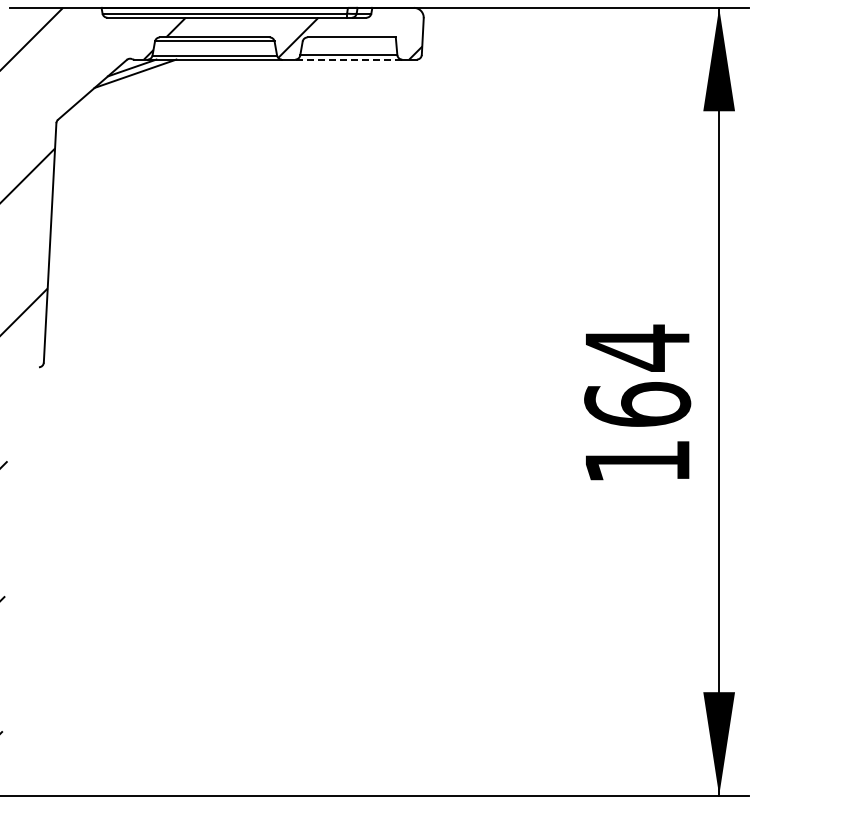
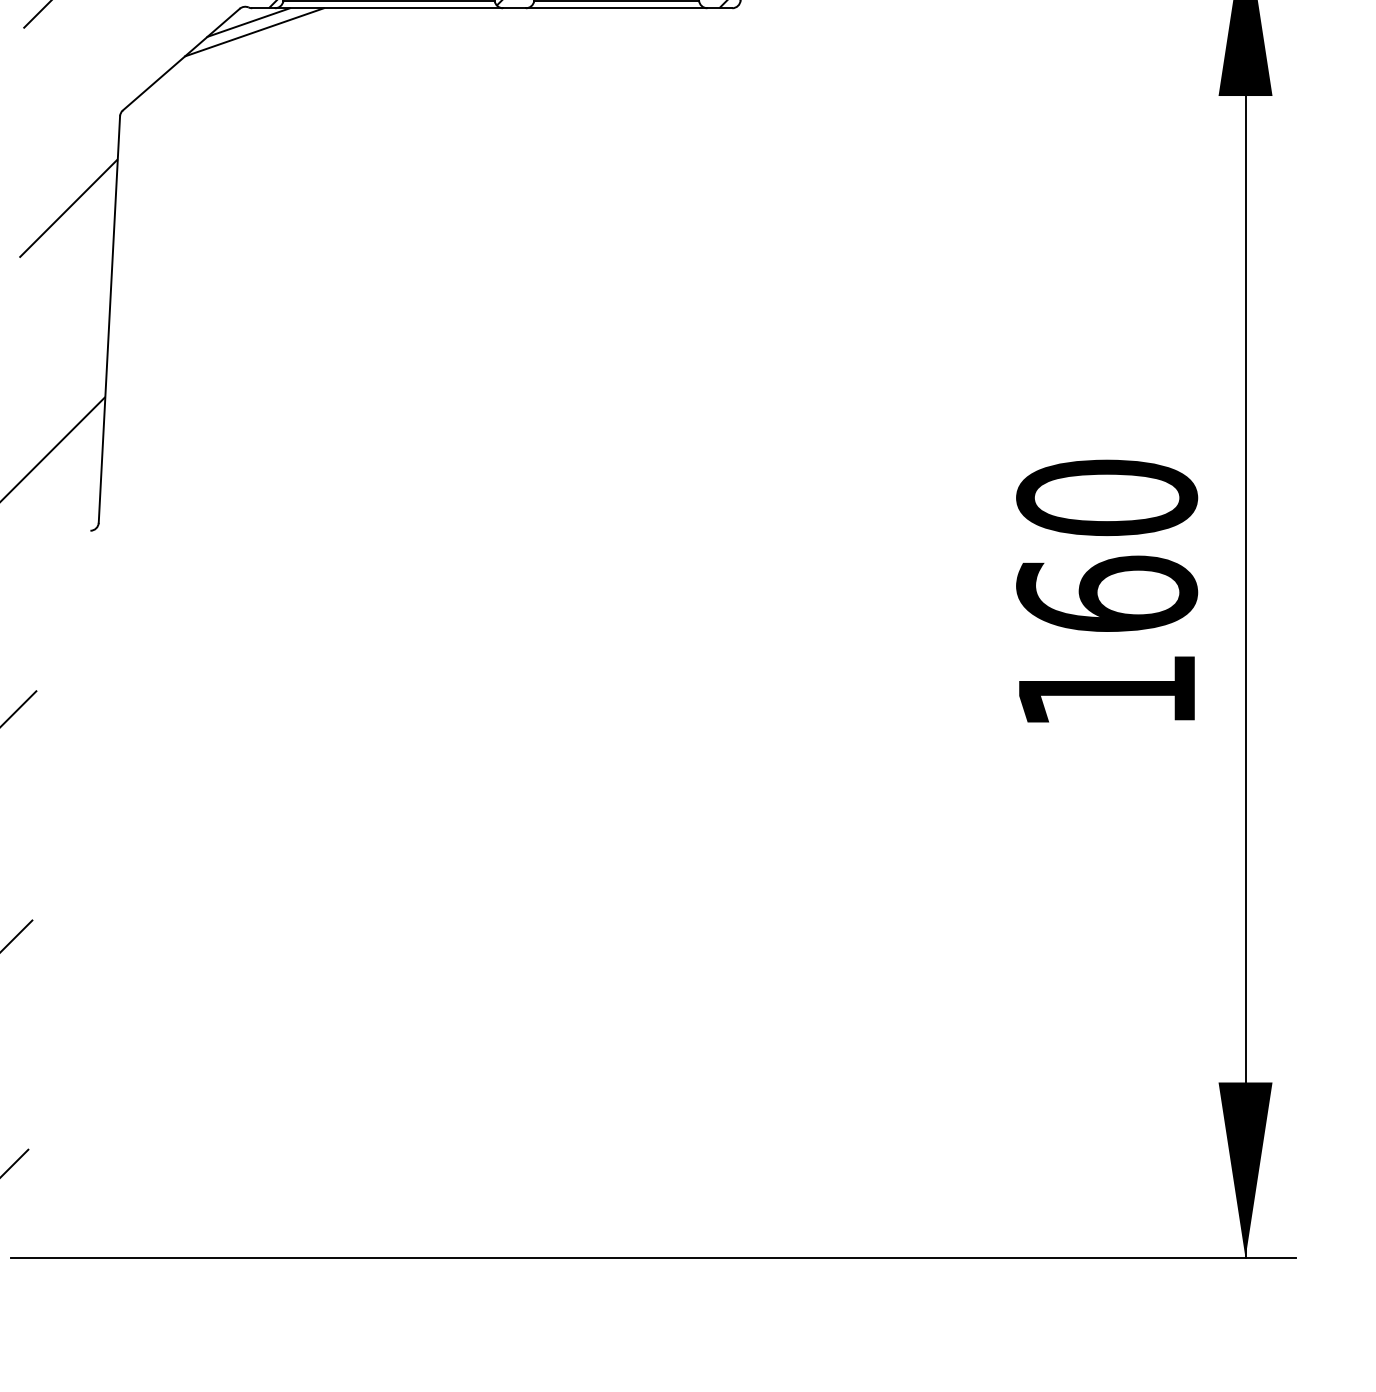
line: (348, 59) -> (616, 8), dashed -> solid
text: (637, 347) -> (1106, 497), 164 -> 160

